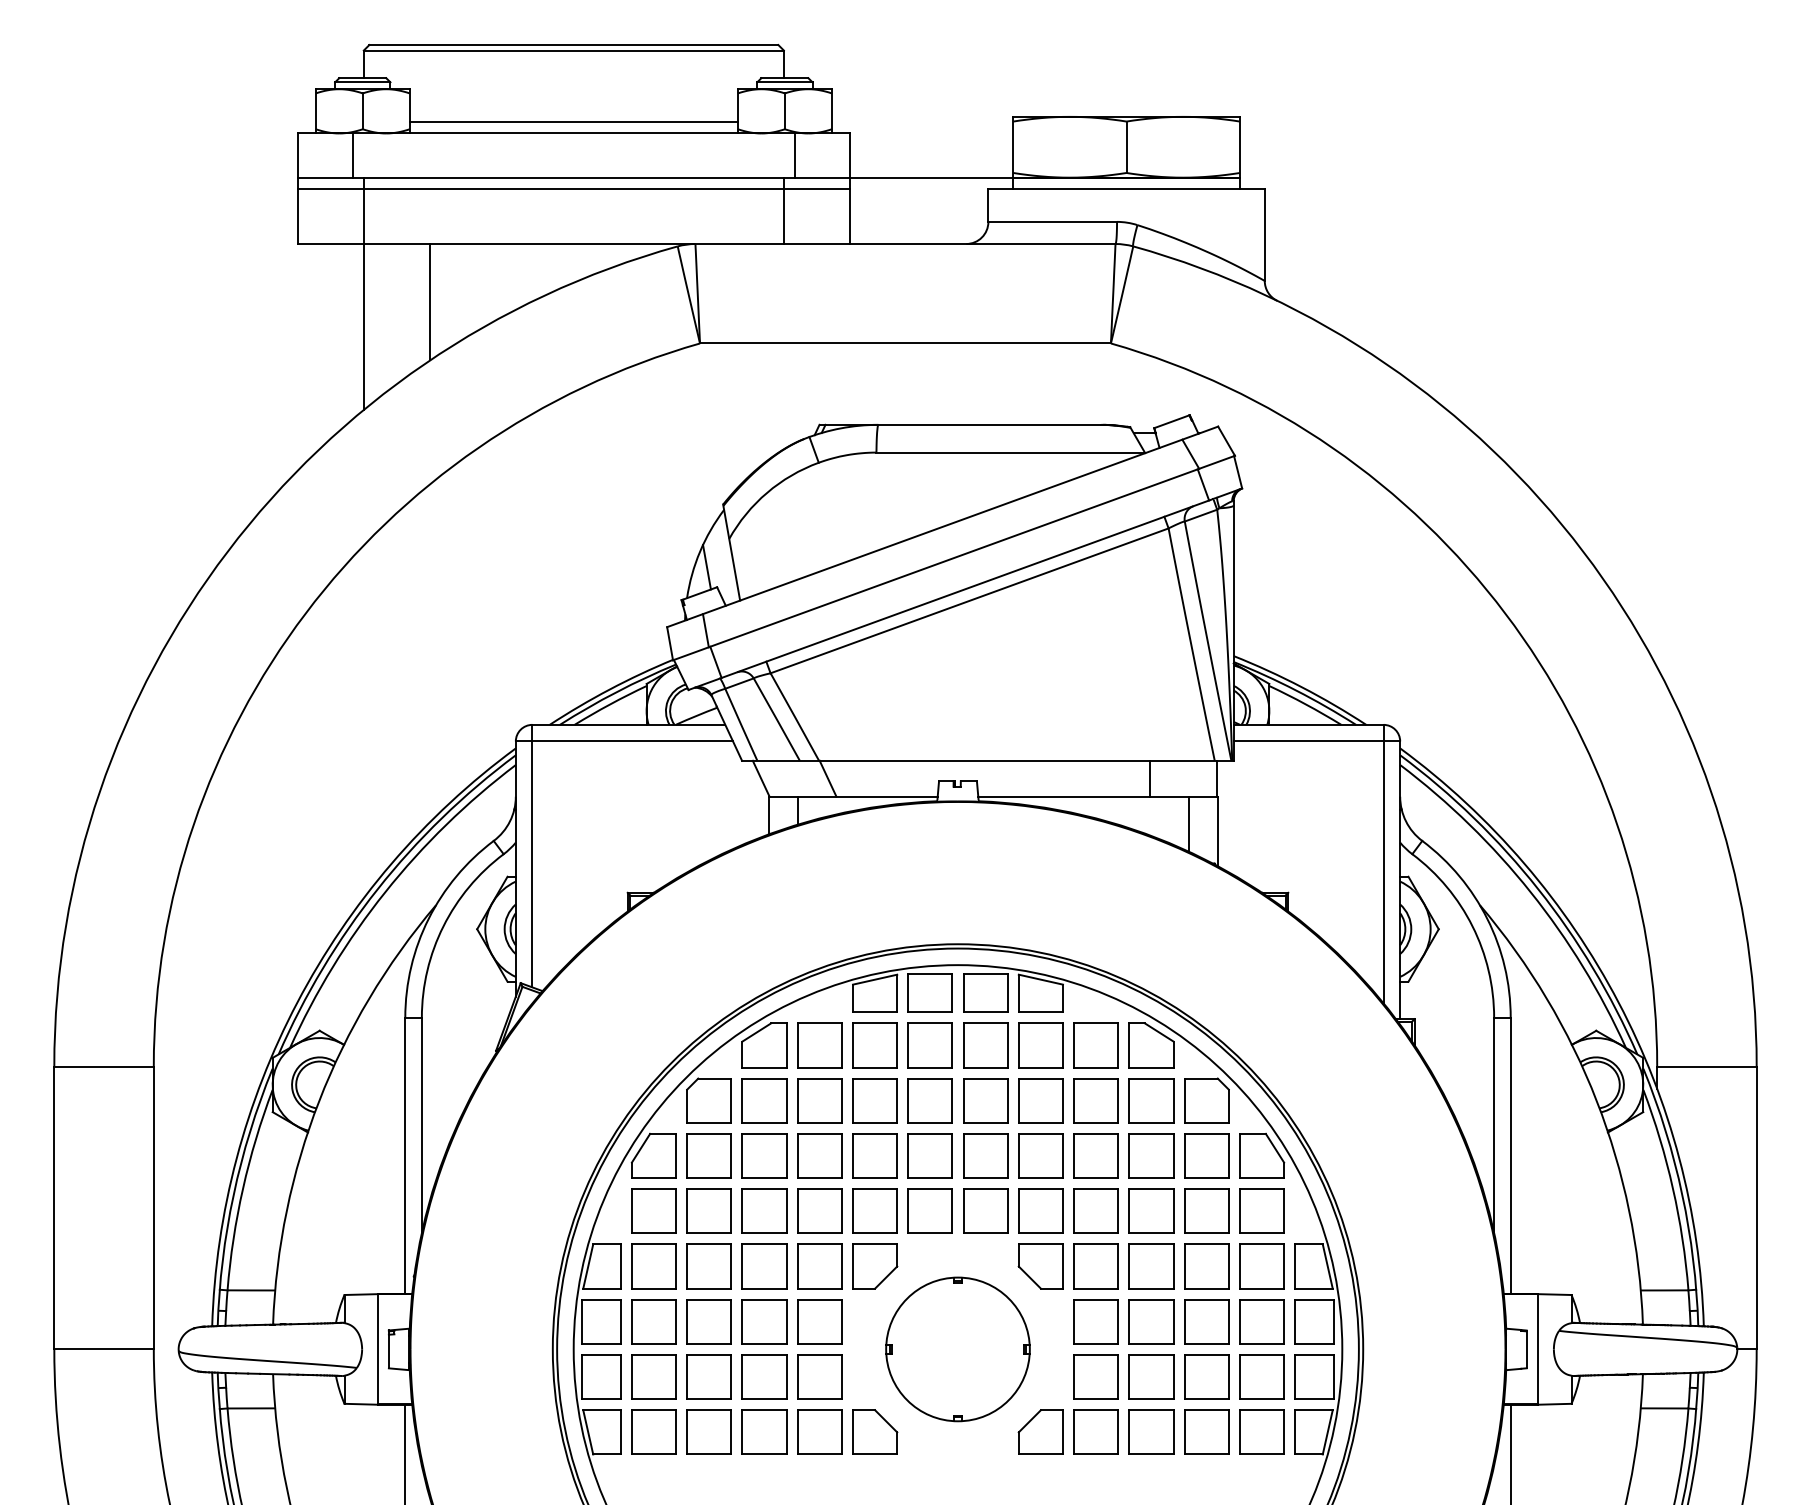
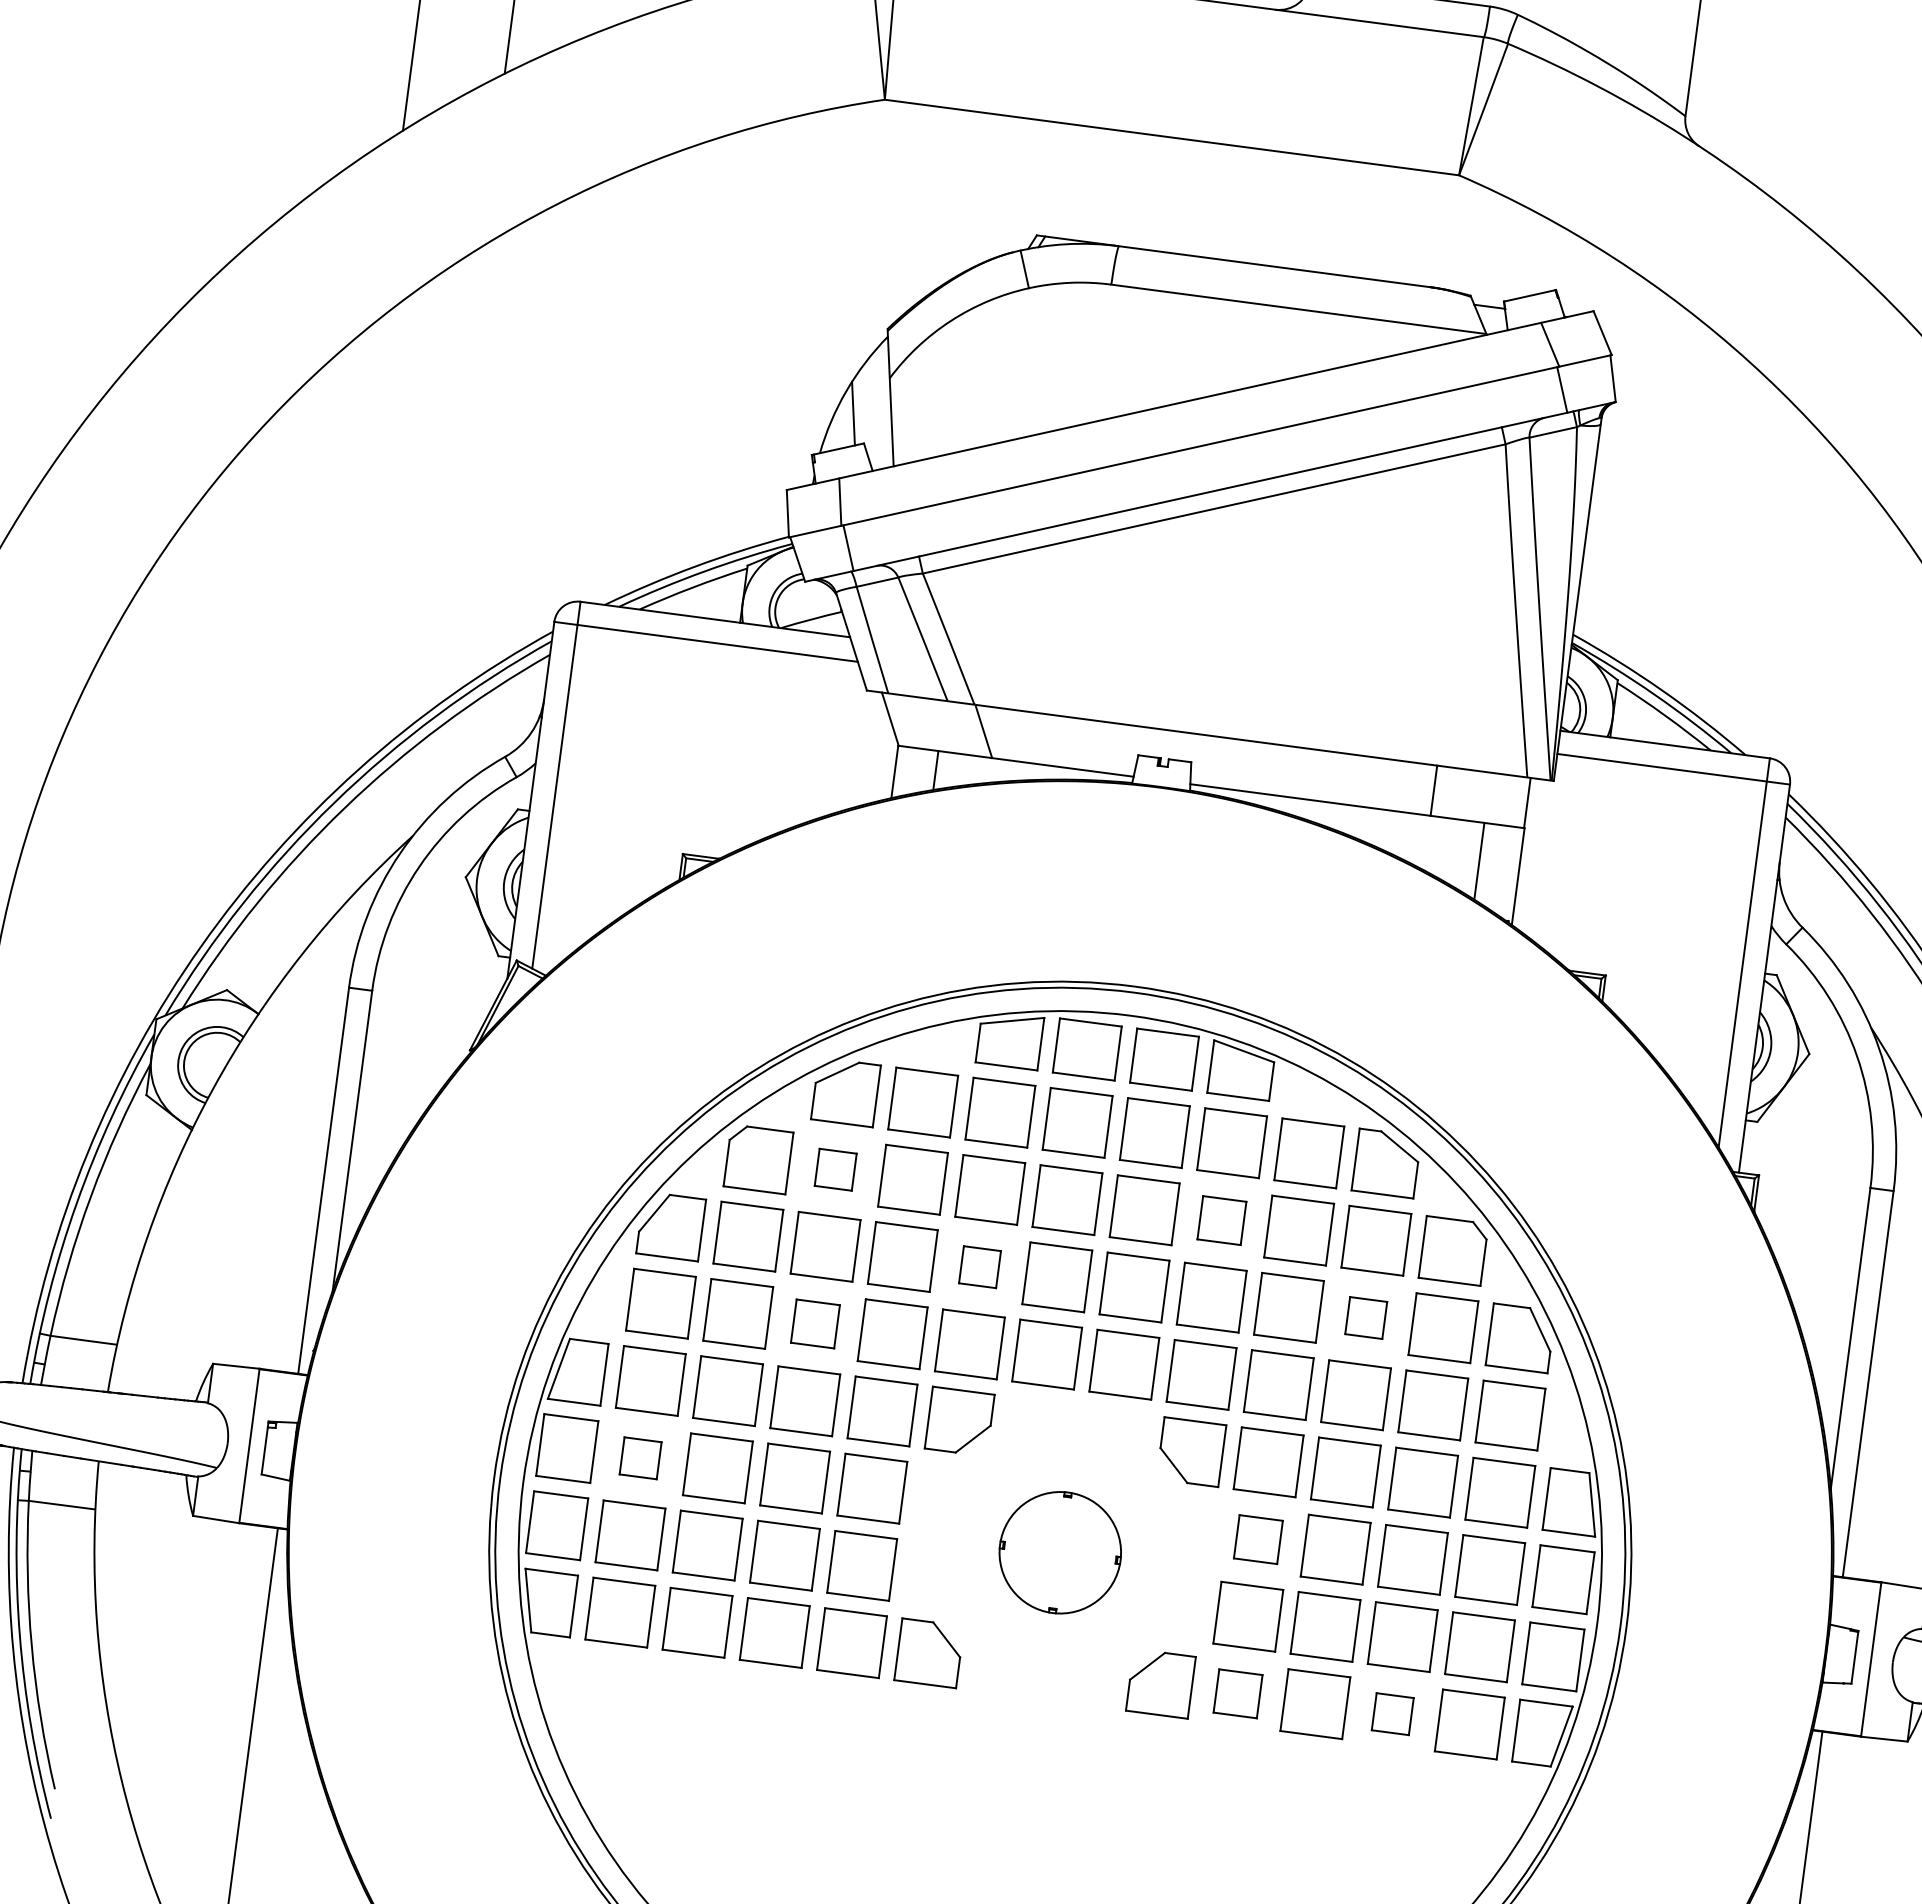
part: (764, 1100) -> (835, 1169), size x0.6
part: (1040, 1100) -> (1221, 1220), size x0.7
part: (874, 1155) -> (979, 1266), size x0.6
part: (1151, 1155) -> (1366, 1317), size x0.6
part: (764, 1210) -> (815, 1323), size x0.7
part: (653, 1321) -> (639, 1457), size x0.6
part: (1095, 1321) -> (1257, 1539), size x0.7
part: (957, 1349) -> (1059, 1552), size x0.6
part: (1095, 1431) -> (1237, 1692), size x0.7
part: (1206, 1431) -> (1392, 1713), size x0.6

